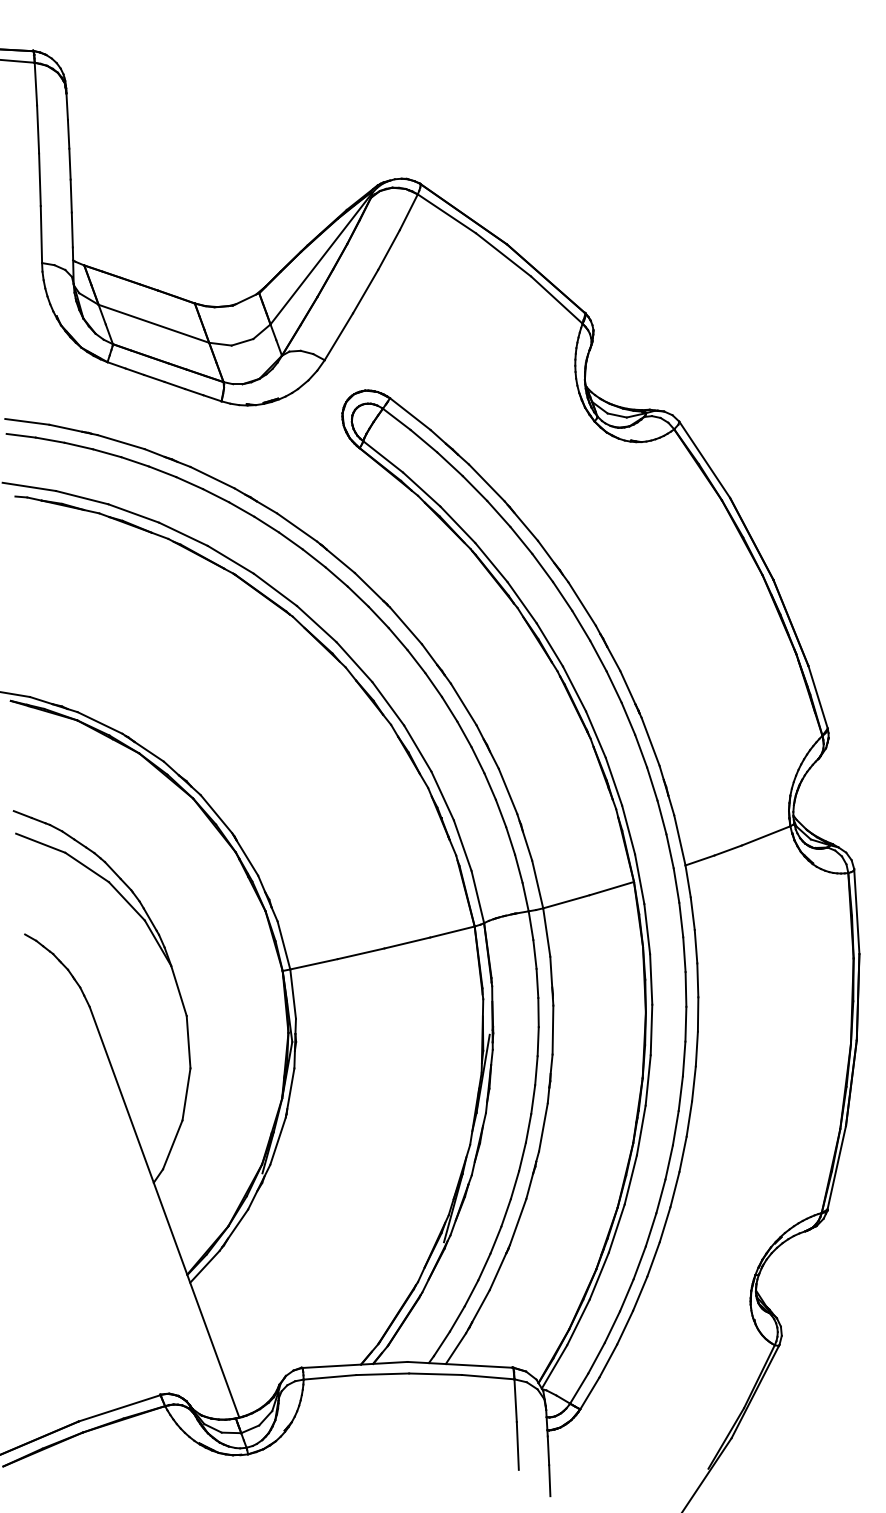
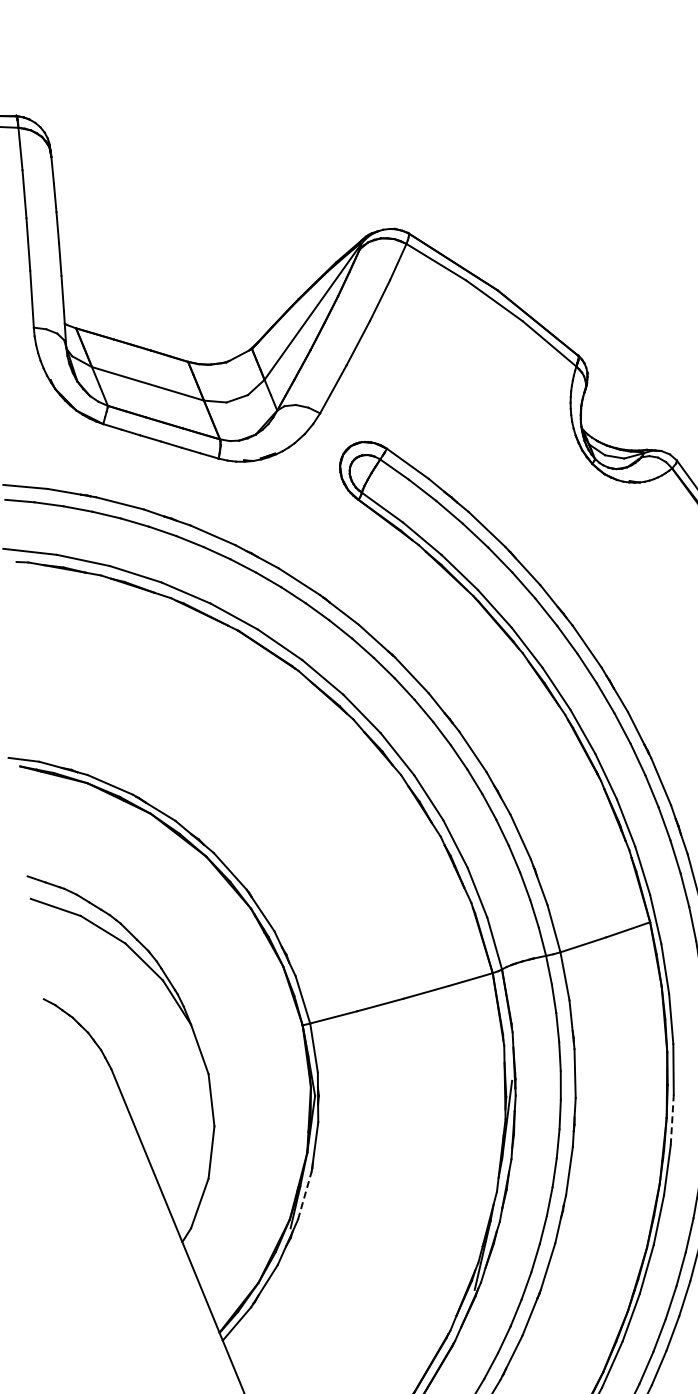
line: (648, 1079) -> (672, 1119), solid -> dashed
line: (278, 1141) -> (305, 1195), solid -> dashed

